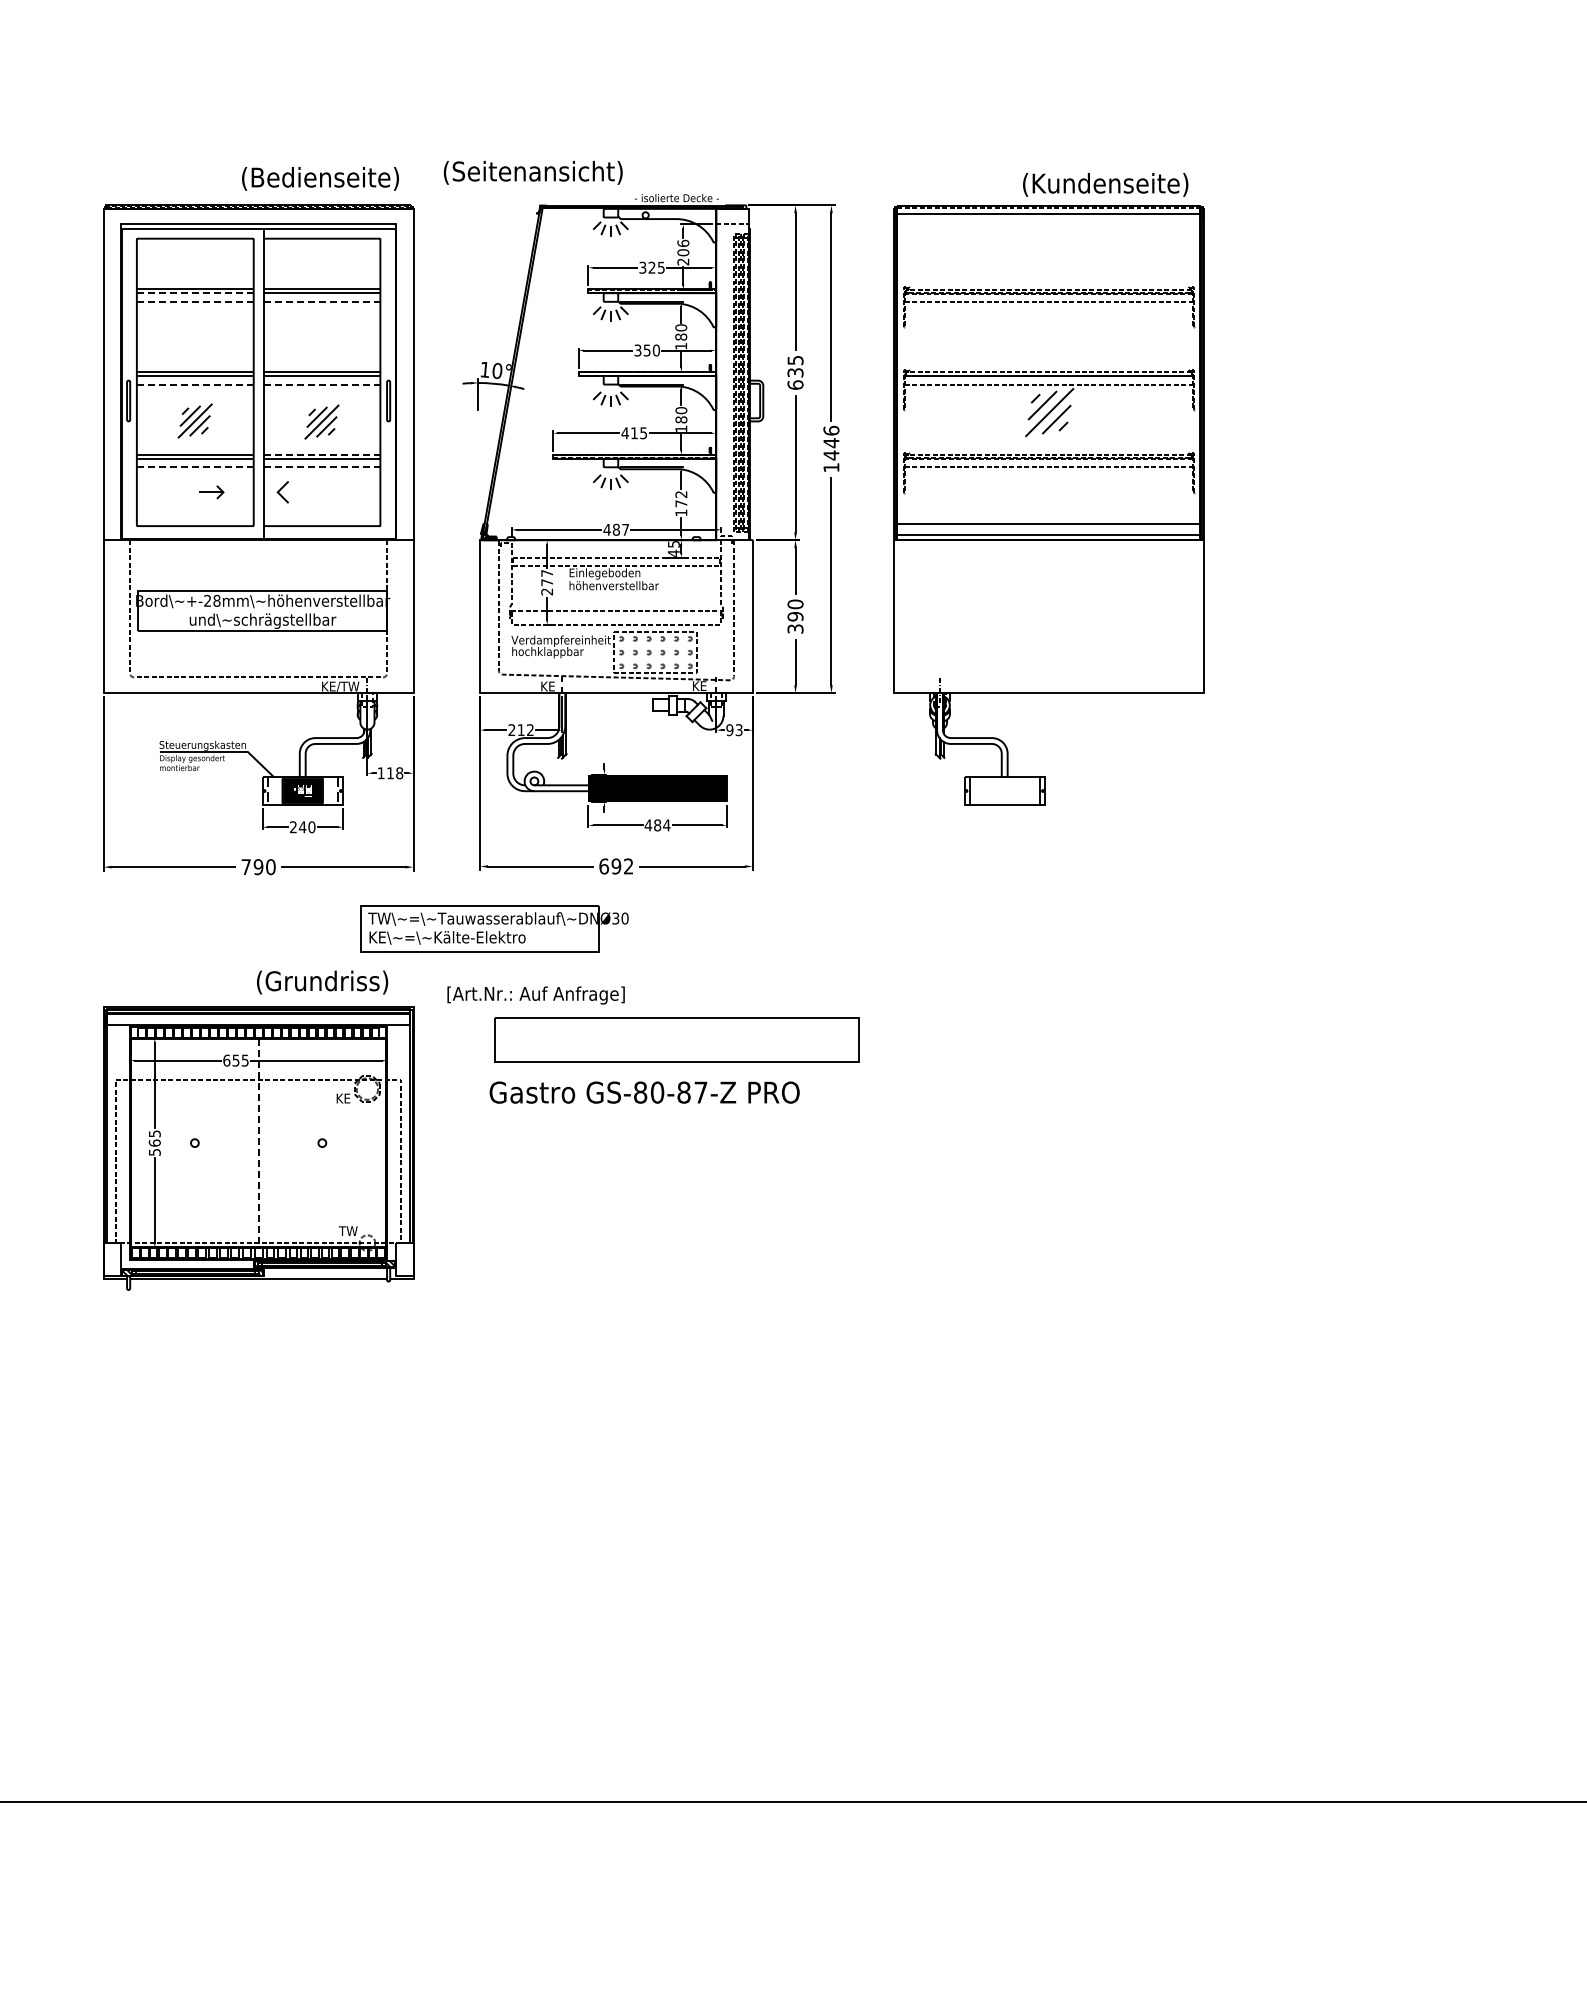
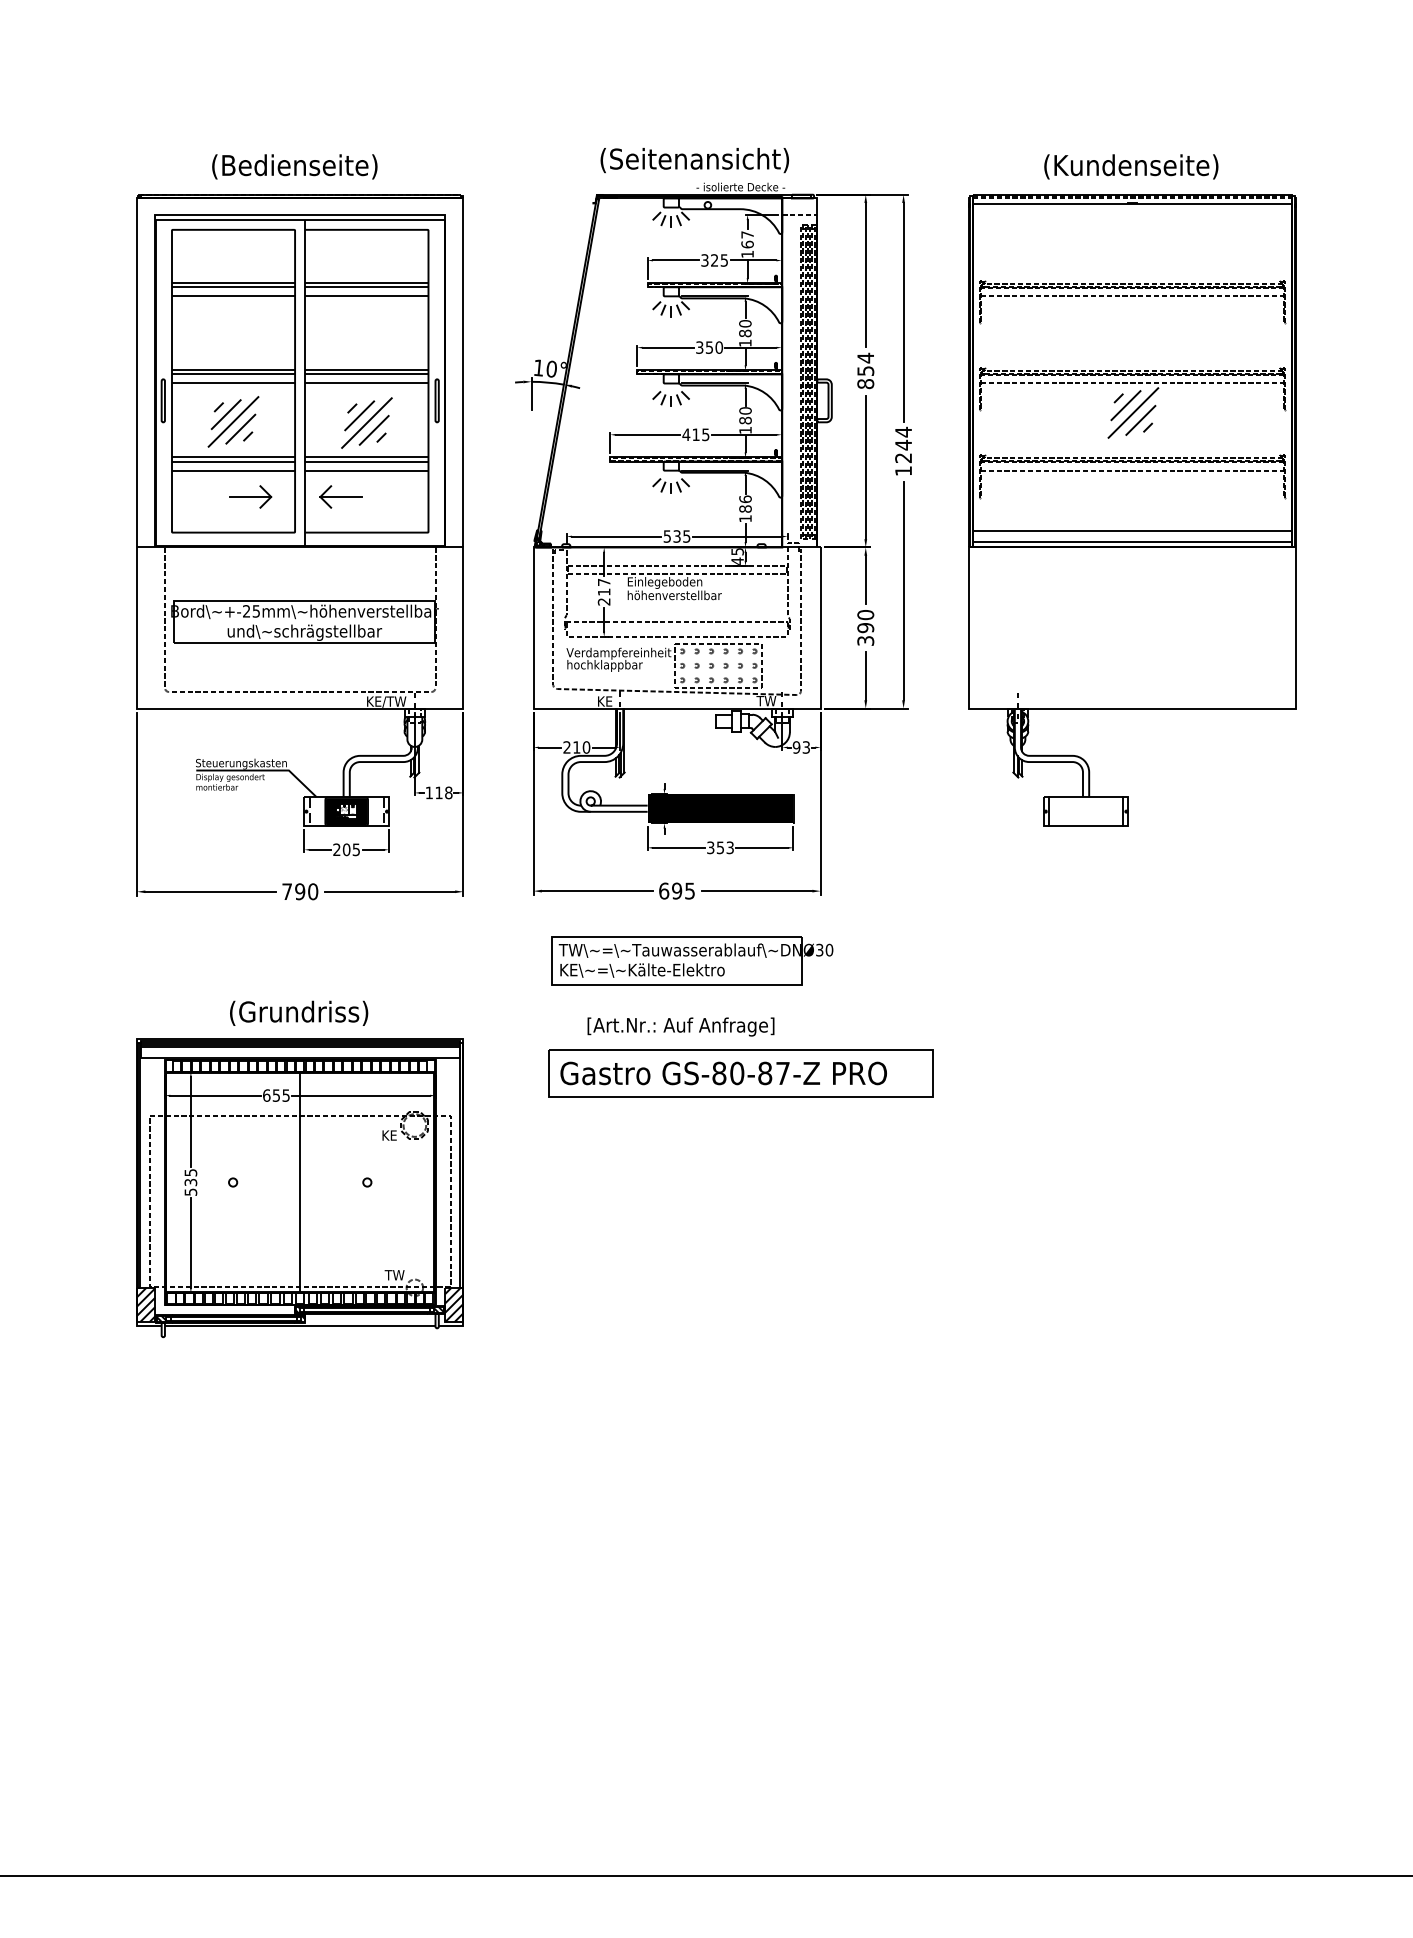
text: (532, 172) -> (694, 160), moved
text: (320, 178) -> (294, 166), moved
text: (1105, 184) -> (1131, 166), moved
text: (683, 252) -> (747, 244), 206 -> 167
line: (194, 293) -> (232, 287), dashed -> solid
line: (195, 301) -> (233, 296), dashed -> solid
line: (322, 301) -> (367, 296), dashed -> solid
text: (795, 372) -> (865, 370), 635 -> 854
line: (195, 384) -> (233, 383), dashed -> solid
line: (322, 384) -> (367, 383), dashed -> solid
part: (194, 420) -> (232, 421), size x1.43
part: (321, 421) -> (366, 422), size x1.43
text: (831, 442) -> (903, 444), 1446 -> 1244
line: (322, 454) -> (367, 457), dashed -> solid
line: (195, 467) -> (233, 470), dashed -> solid
line: (322, 467) -> (367, 470), dashed -> solid
part: (211, 492) -> (250, 497), size x1.67
line: (296, 492) -> (340, 497), added
text: (681, 498) -> (745, 503), 172 -> 186
text: (615, 529) -> (676, 536), 487 -> 535
text: (546, 582) -> (603, 591), 277 -> 217
text: (216, 600) -> (255, 610), +-28mm -> +-25mm
text: (700, 685) -> (765, 700), KE -> TW
text: (530, 730) -> (586, 747), 212 -> 210
text: (657, 825) -> (720, 847), 484 -> 353
text: (306, 827) -> (350, 850), 240 -> 205
text: (628, 866) -> (689, 891), 692 -> 695
part: (494, 928) -> (691, 960), moved
text: (322, 982) -> (299, 1013), moved
text: (535, 995) -> (680, 1026), moved
text: (644, 1092) -> (723, 1073), moved
text: (154, 1142) -> (190, 1181), 565 -> 535
line: (258, 1143) -> (300, 1182), dashed -> solid
hatch: (111, 1258) -> (145, 1304), added
hatch: (404, 1258) -> (453, 1304), added

